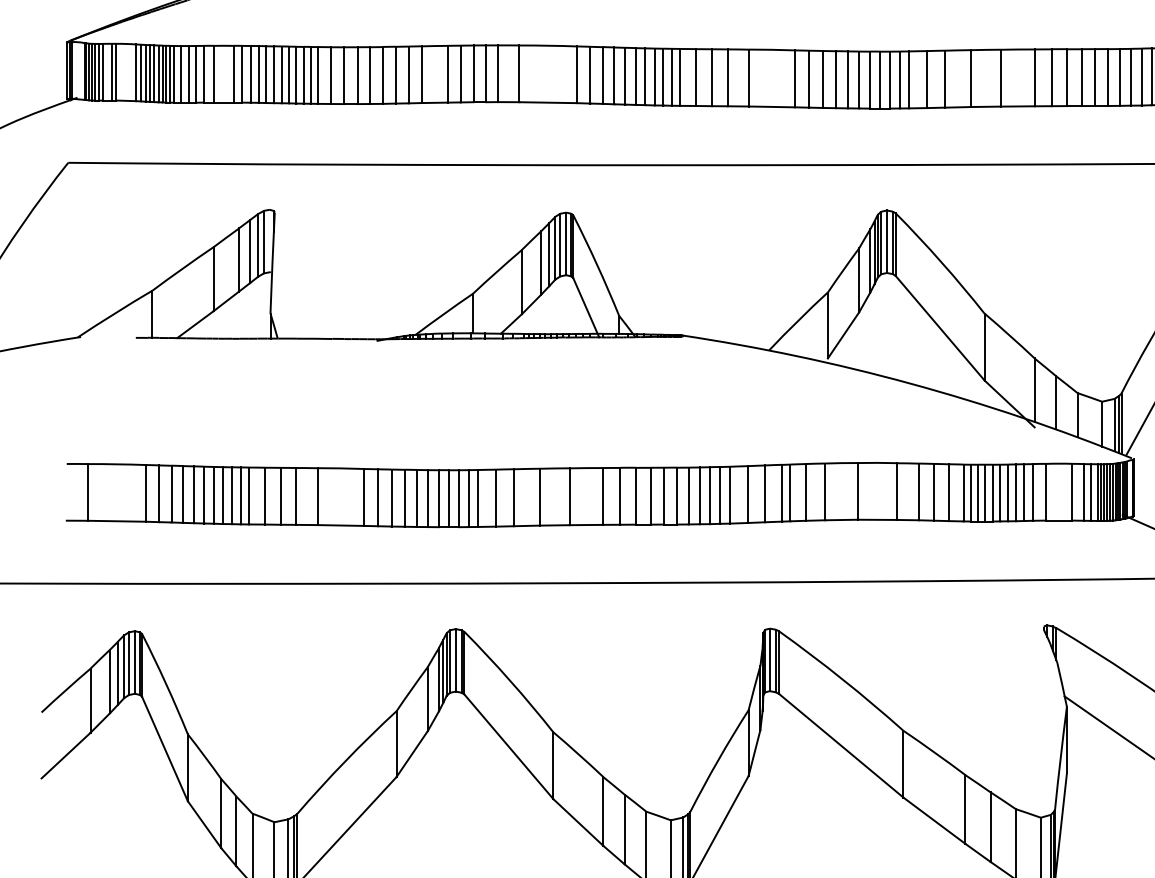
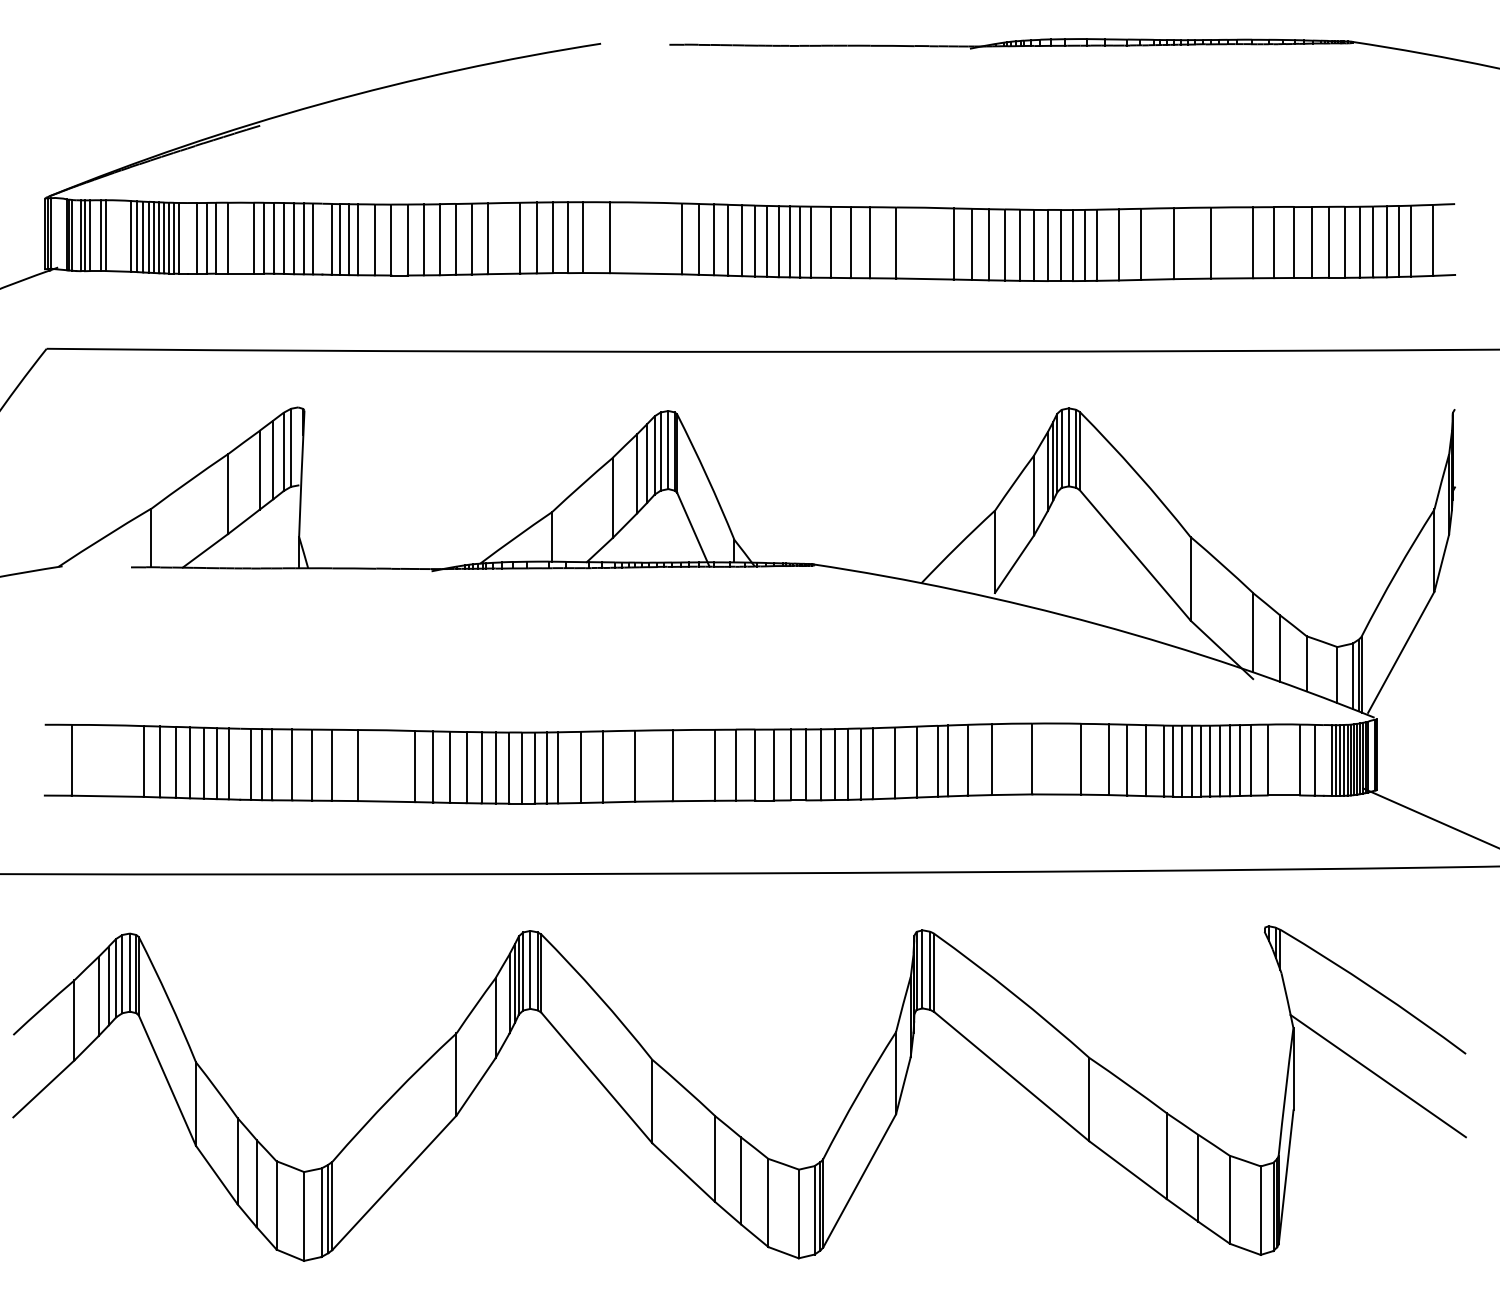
line: (92, 72) -> (76, 235), removed
line: (181, 74) -> (187, 238), removed
line: (289, 74) -> (322, 238), removed
line: (1091, 492) -> (1323, 760), removed
line: (223, 494) -> (240, 763), removed

